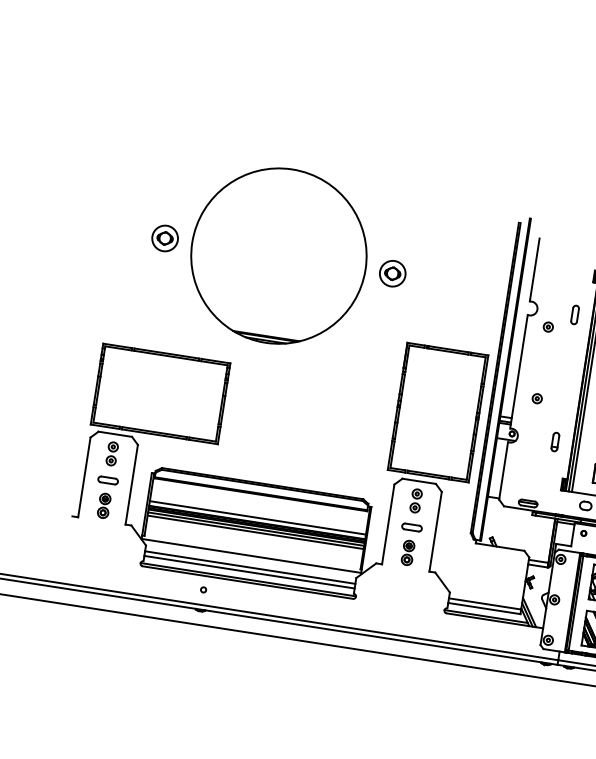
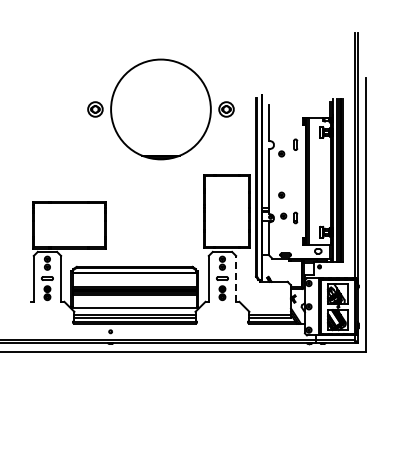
part: (278, 256) -> (160, 109), moved
part: (534, 434) -> (283, 215), added
line: (436, 531) -> (236, 278), solid -> dashed

